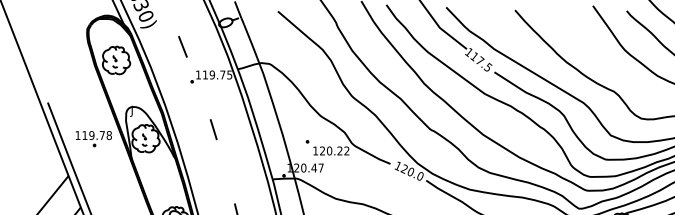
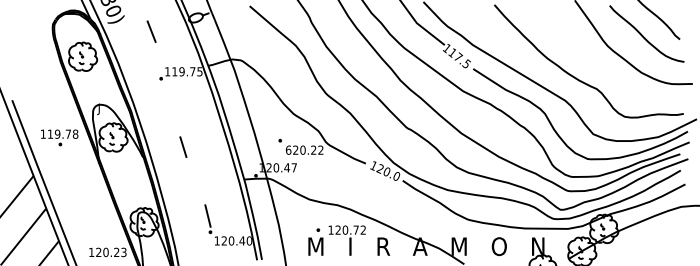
line: (182, 46) -> (151, 31), moved
line: (213, 128) -> (183, 146), moved
text: (315, 150) -> (288, 149), 120.22 -> 620.22

